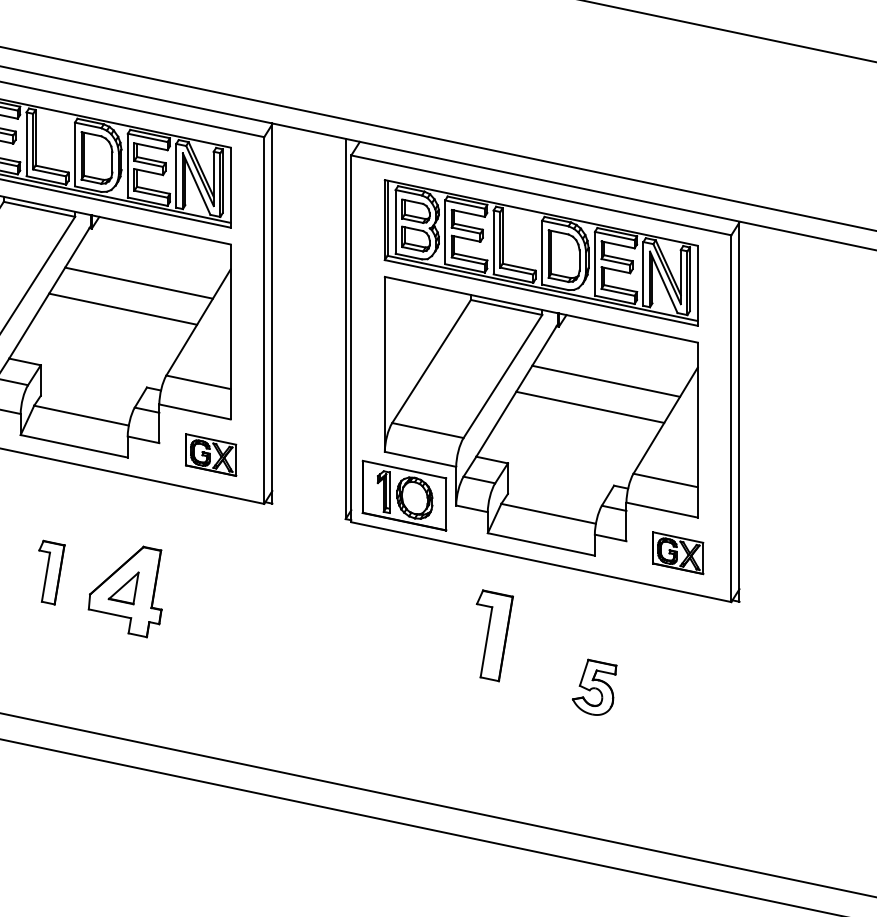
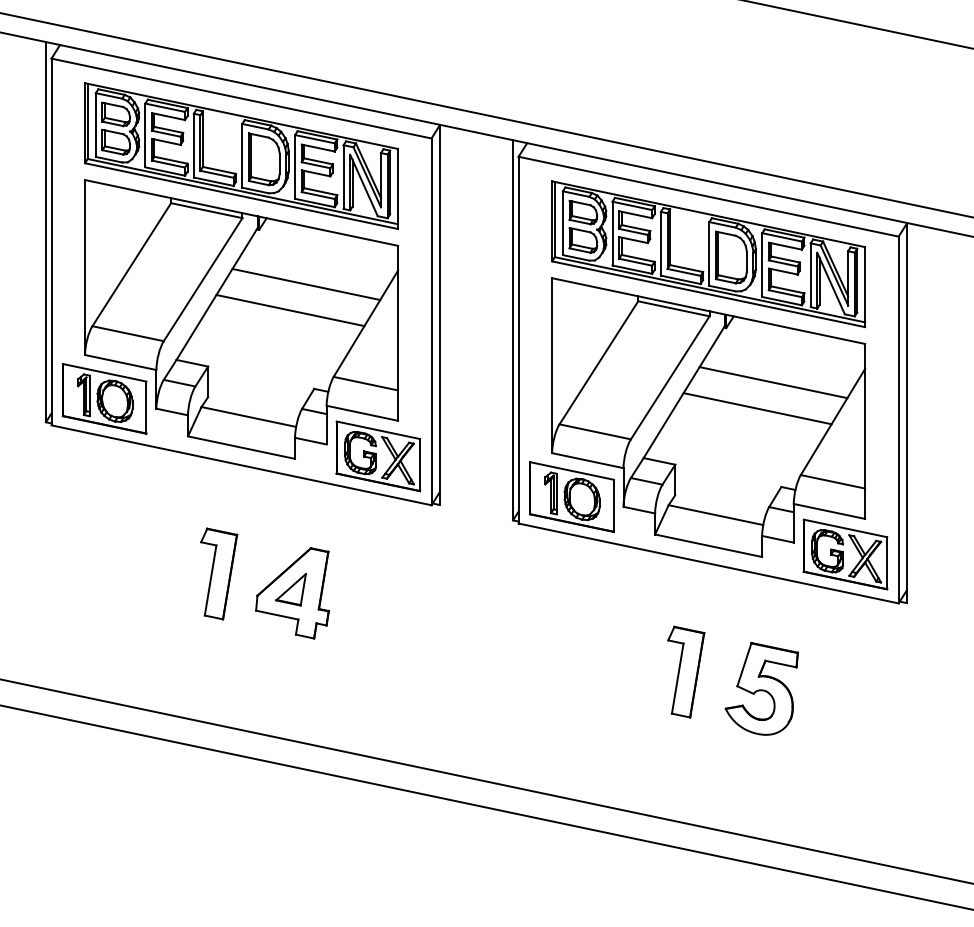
part: (211, 455) -> (378, 456), size x1.67
part: (678, 553) -> (845, 554), size x1.67
part: (52, 572) -> (219, 573), size x1.43
part: (495, 635) -> (686, 671), moved
part: (594, 687) -> (761, 688), size x1.67

